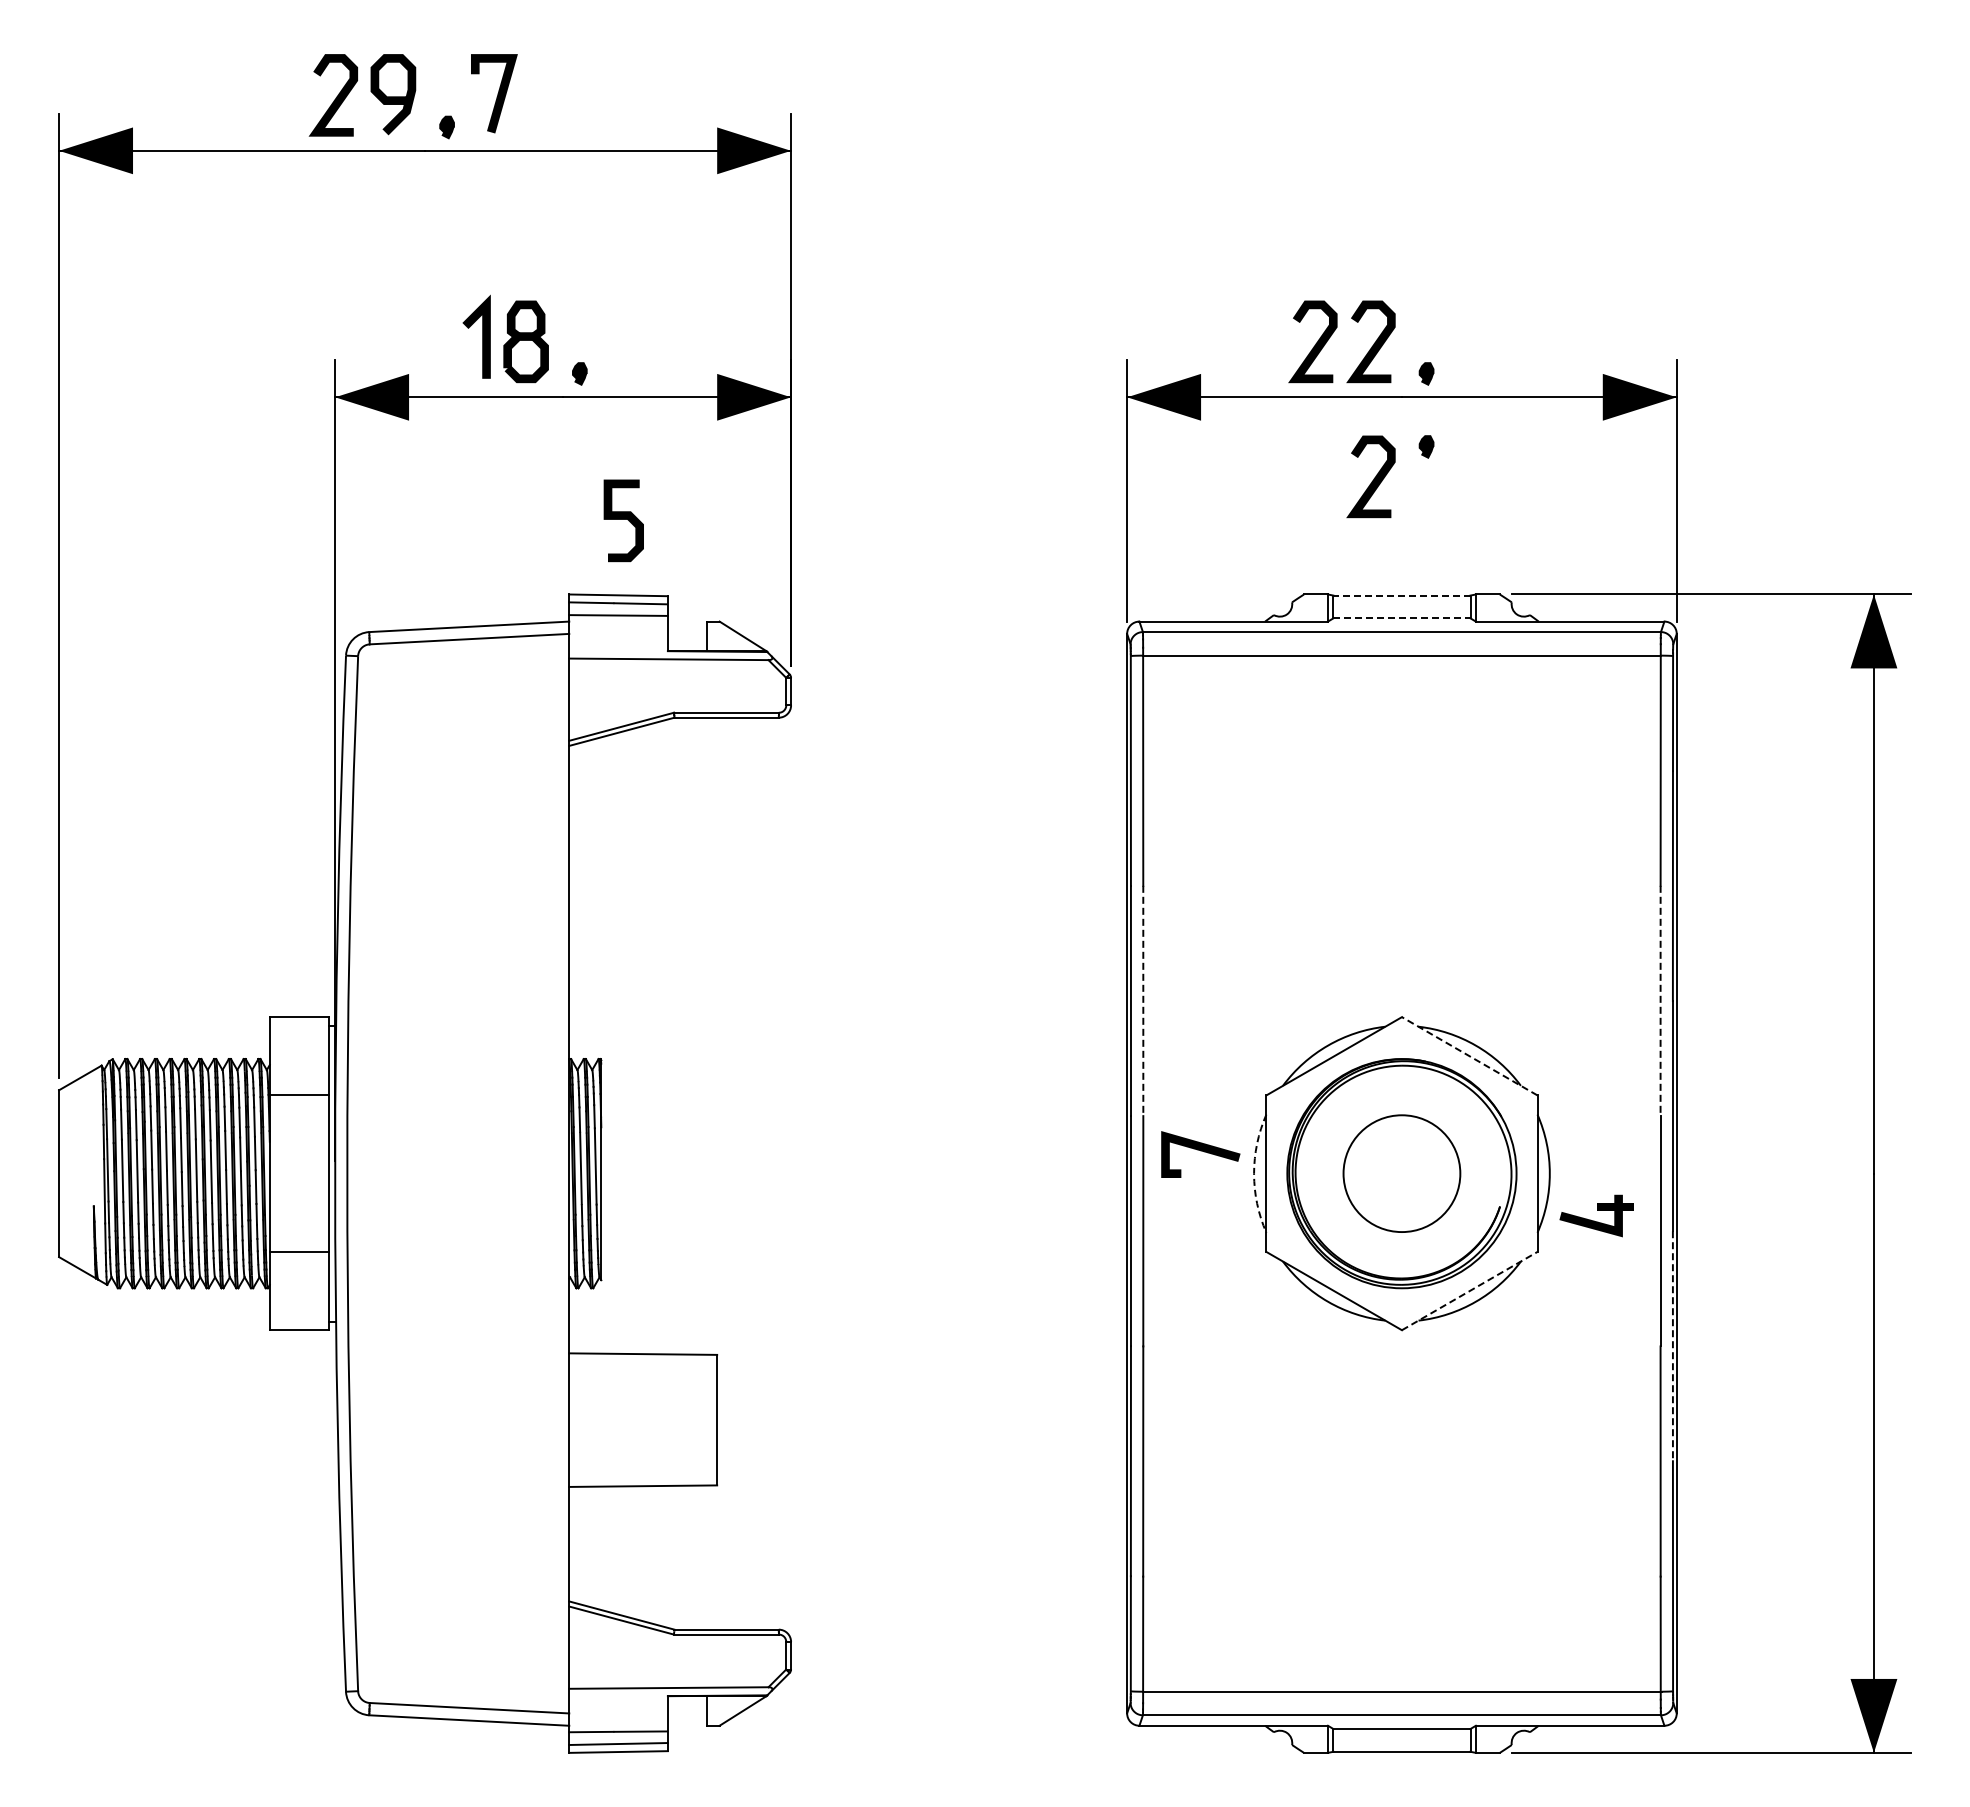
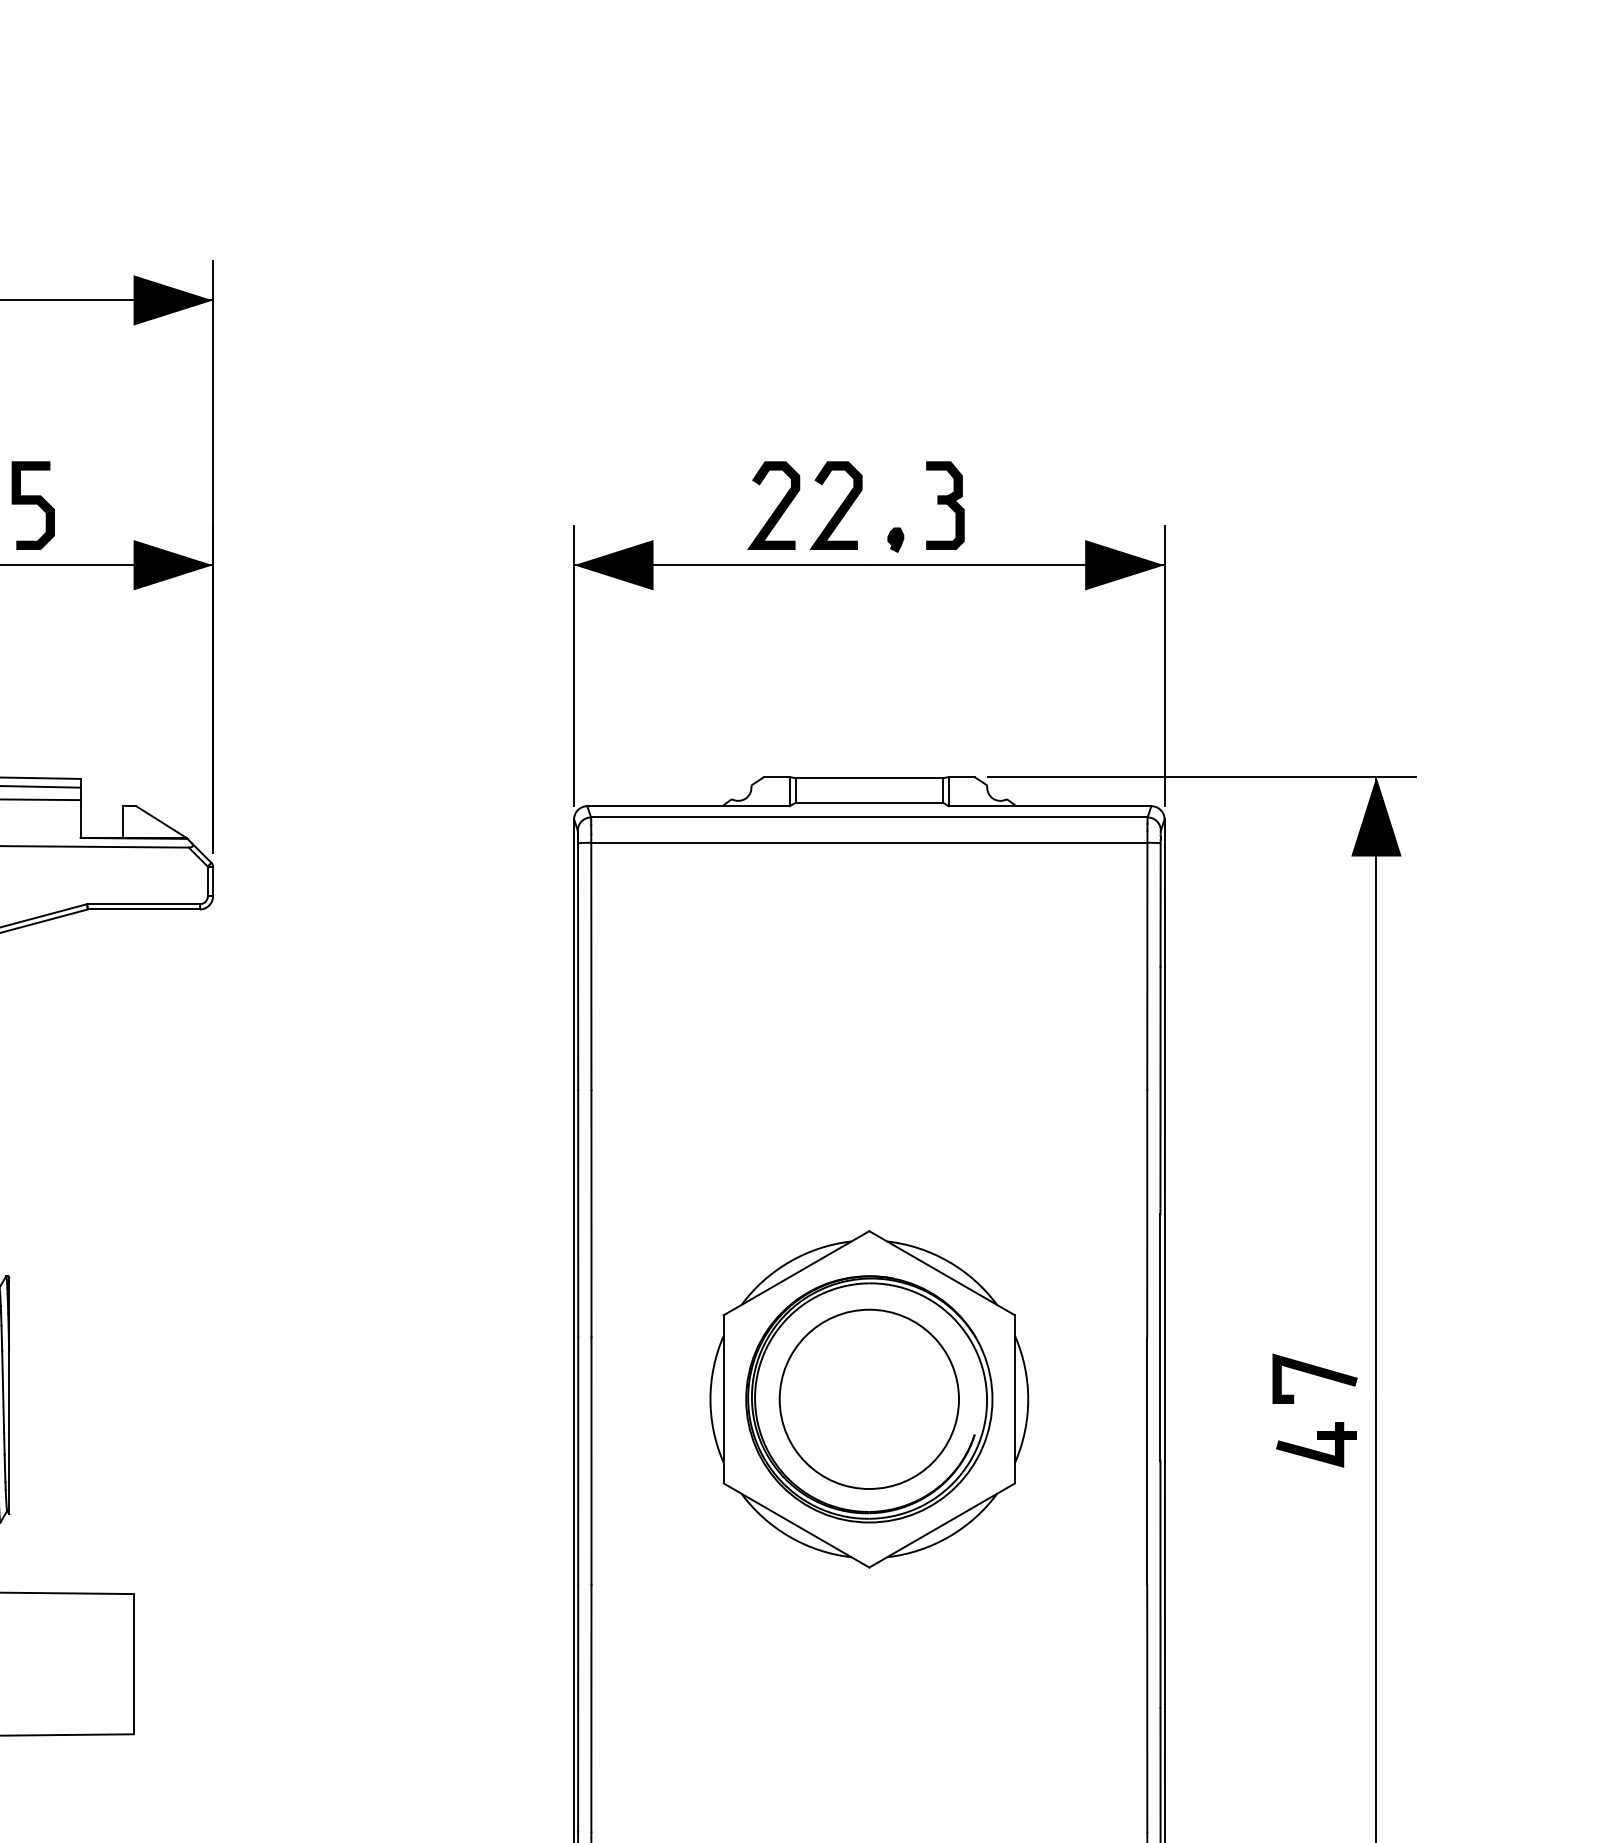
part: (1472, 341) -> (945, 505), added
part: (1426, 446) -> (895, 618), removed
curve: (1373, 478) -> (838, 652), removed
curve: (623, 519) -> (32, 504), moved
line: (1401, 595) -> (868, 778), dashed -> solid
line: (1401, 618) -> (868, 802), dashed -> solid
line: (1143, 1001) -> (591, 1214), dashed -> solid
line: (1660, 1001) -> (1147, 1214), dashed -> solid
line: (1469, 1056) -> (941, 1273), dashed -> solid
line: (1200, 1151) -> (1314, 1375), moved
arc: (1254, 1173) -> (710, 1399), dashed -> solid
circle: (1401, 1173) -> (868, 1399), size x1.43
part: (1596, 1215) -> (1315, 1444), moved
line: (1470, 1290) -> (943, 1524), dashed -> solid
line: (1672, 1346) -> (1160, 1585), dashed -> solid

